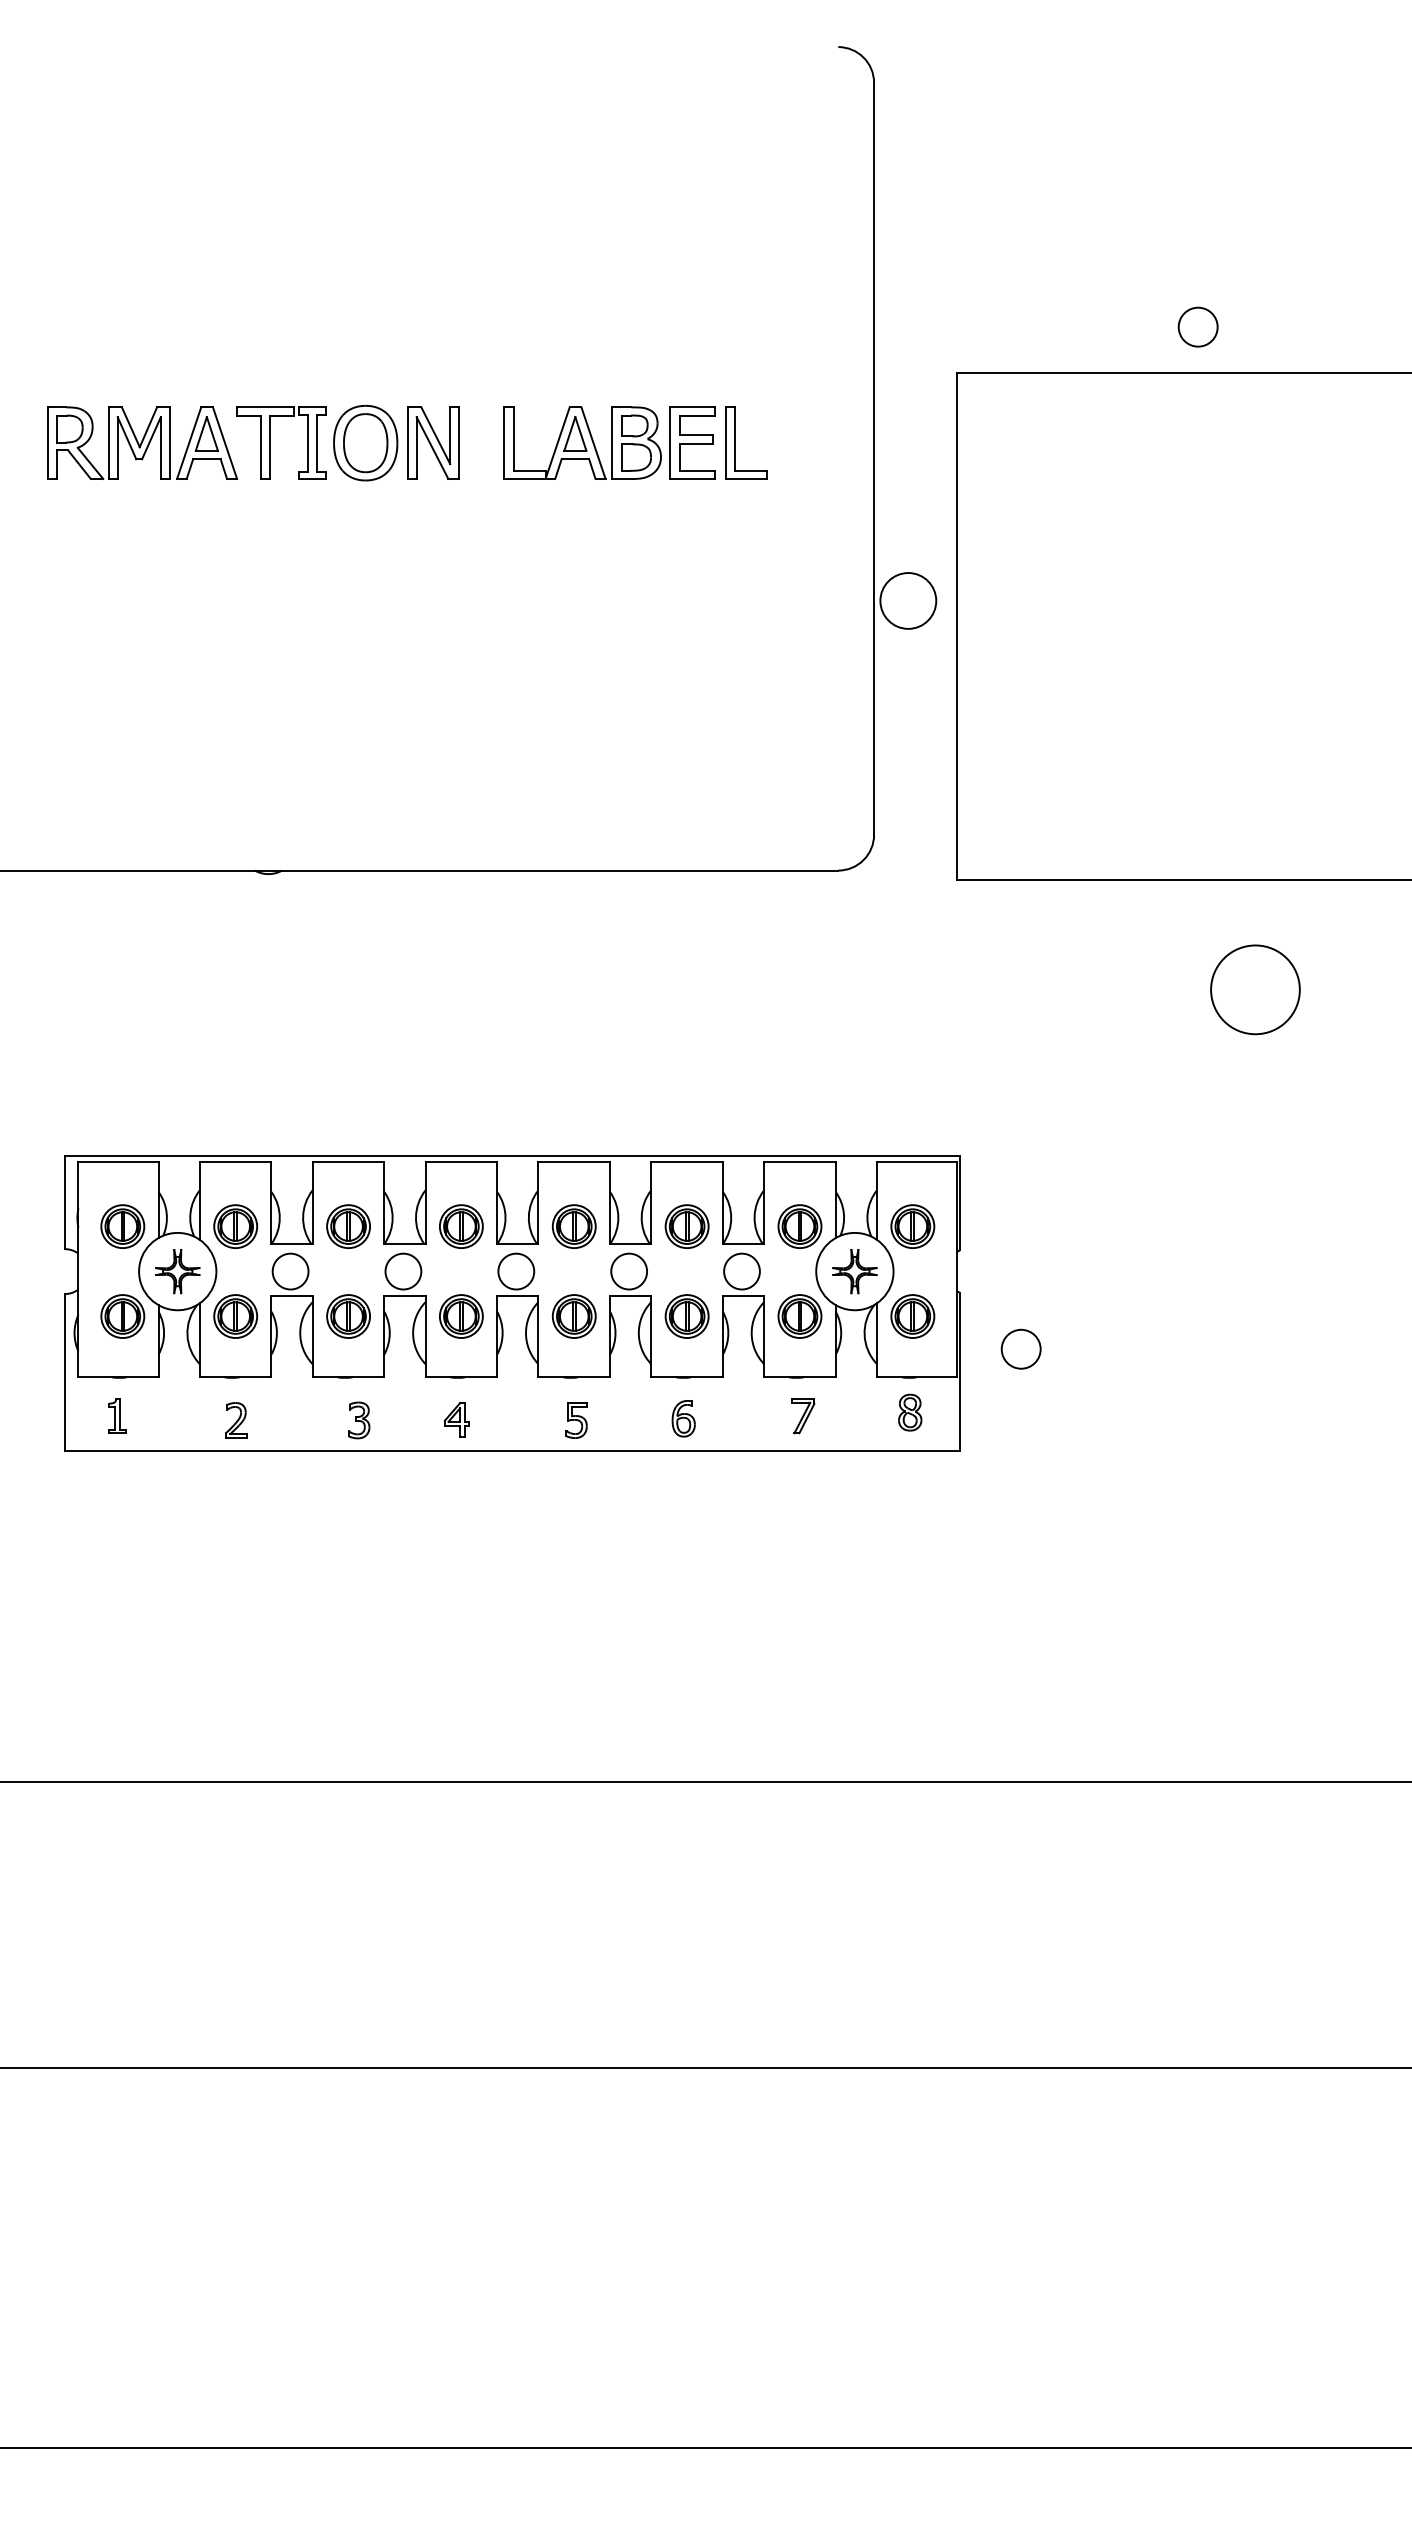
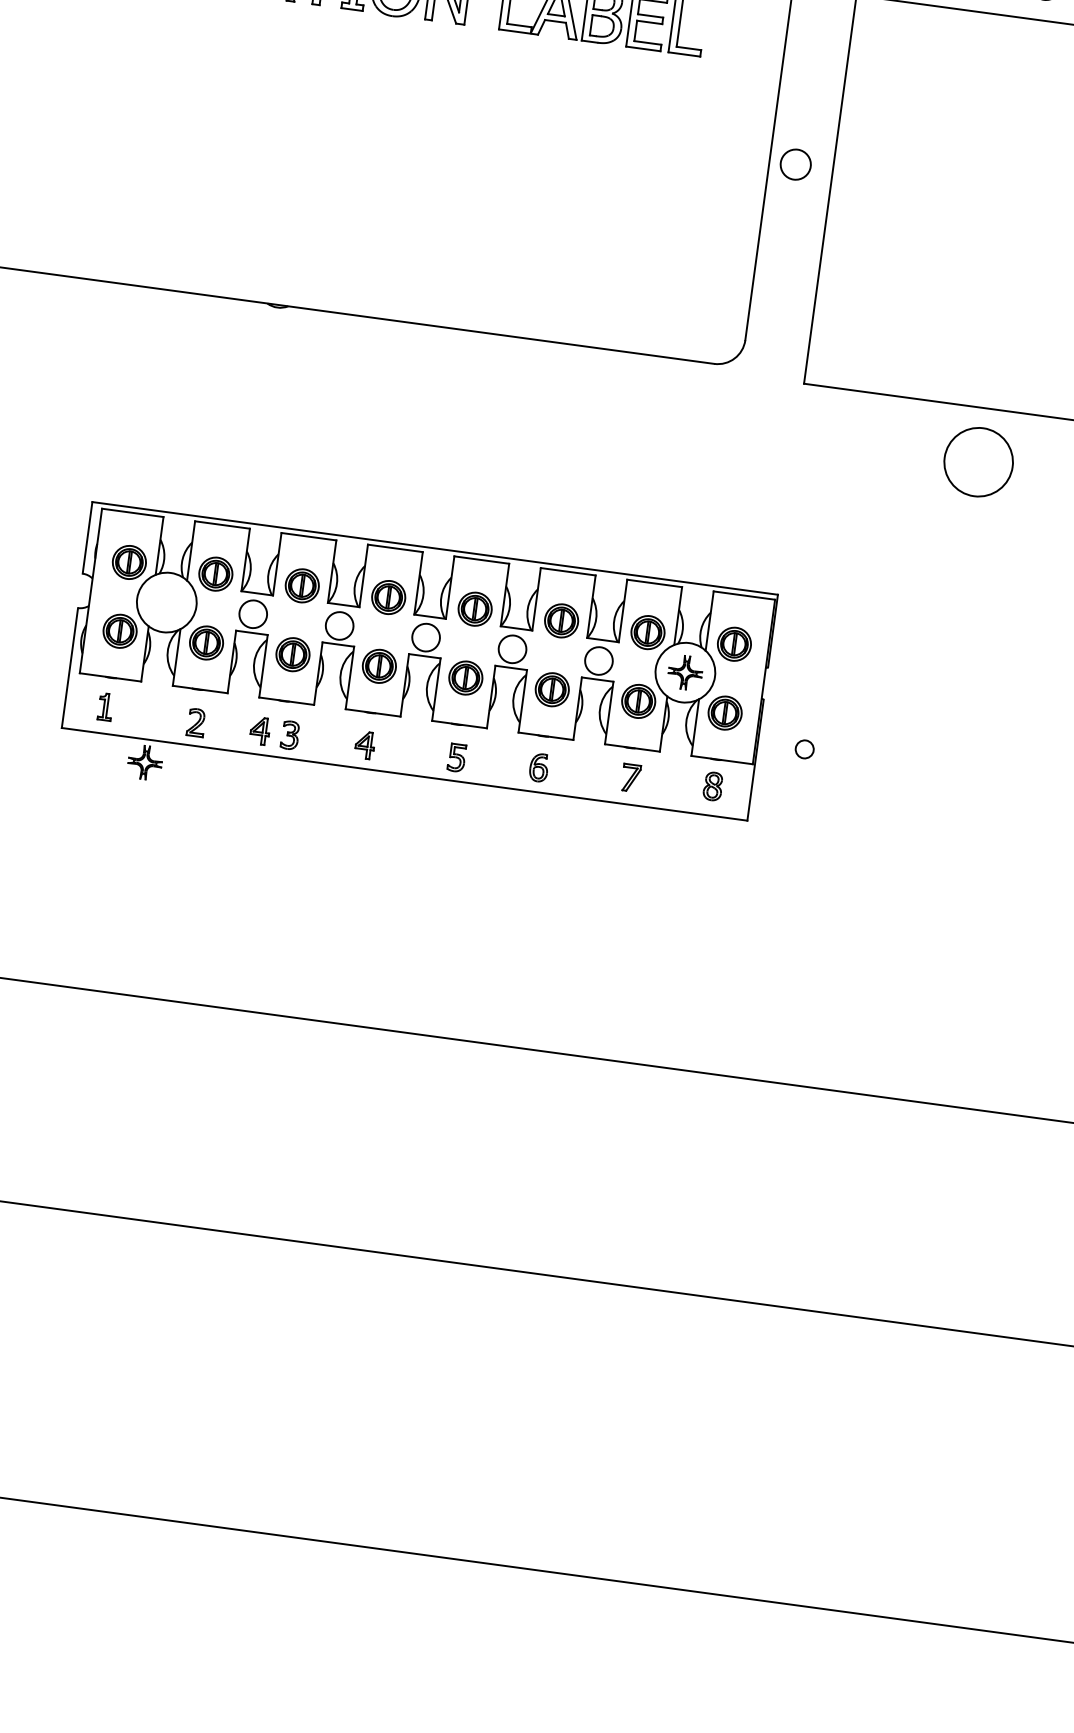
circle: (908, 600) -> (795, 164), size x0.7
circle: (1255, 989) -> (978, 461), moved
part: (177, 1271) -> (145, 762), moved
circle: (1020, 1348) -> (804, 748), size x0.6
part: (319, 1419) -> (260, 730), added

